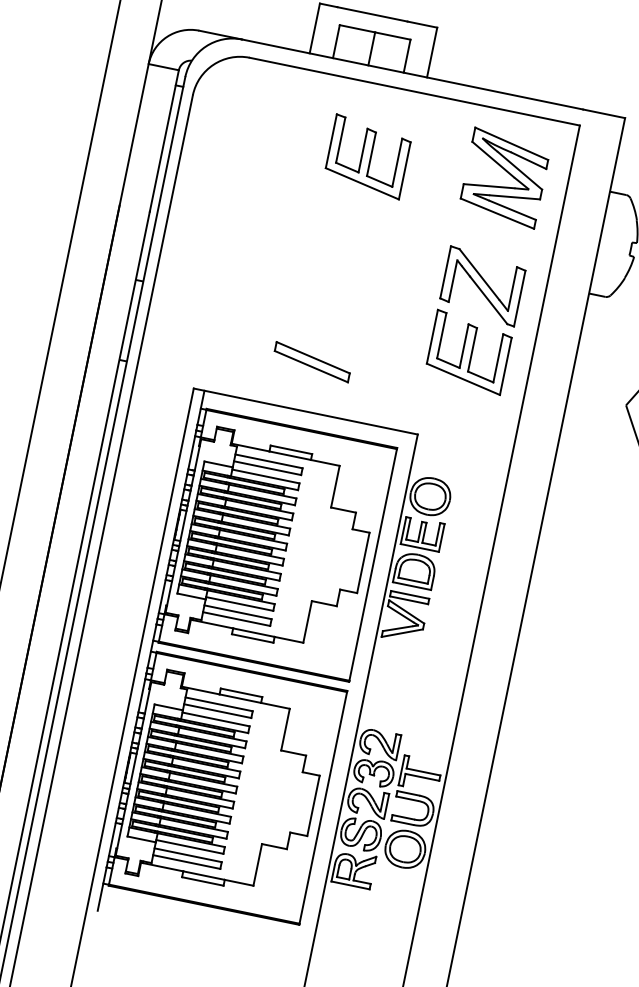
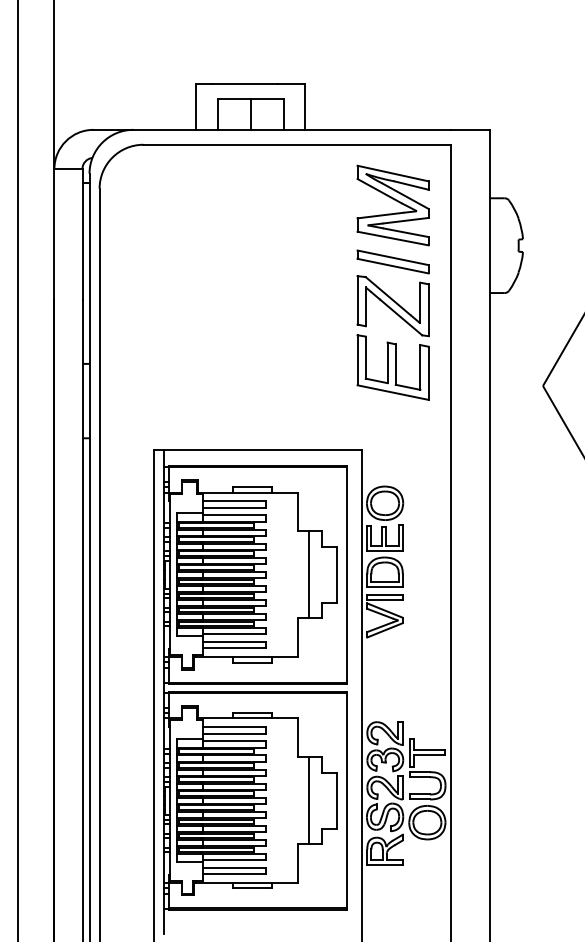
part: (367, 156) -> (266, 211), removed
part: (311, 361) -> (392, 261), moved
line: (332, 556) -> (308, 574), added
line: (282, 799) -> (308, 800), added

